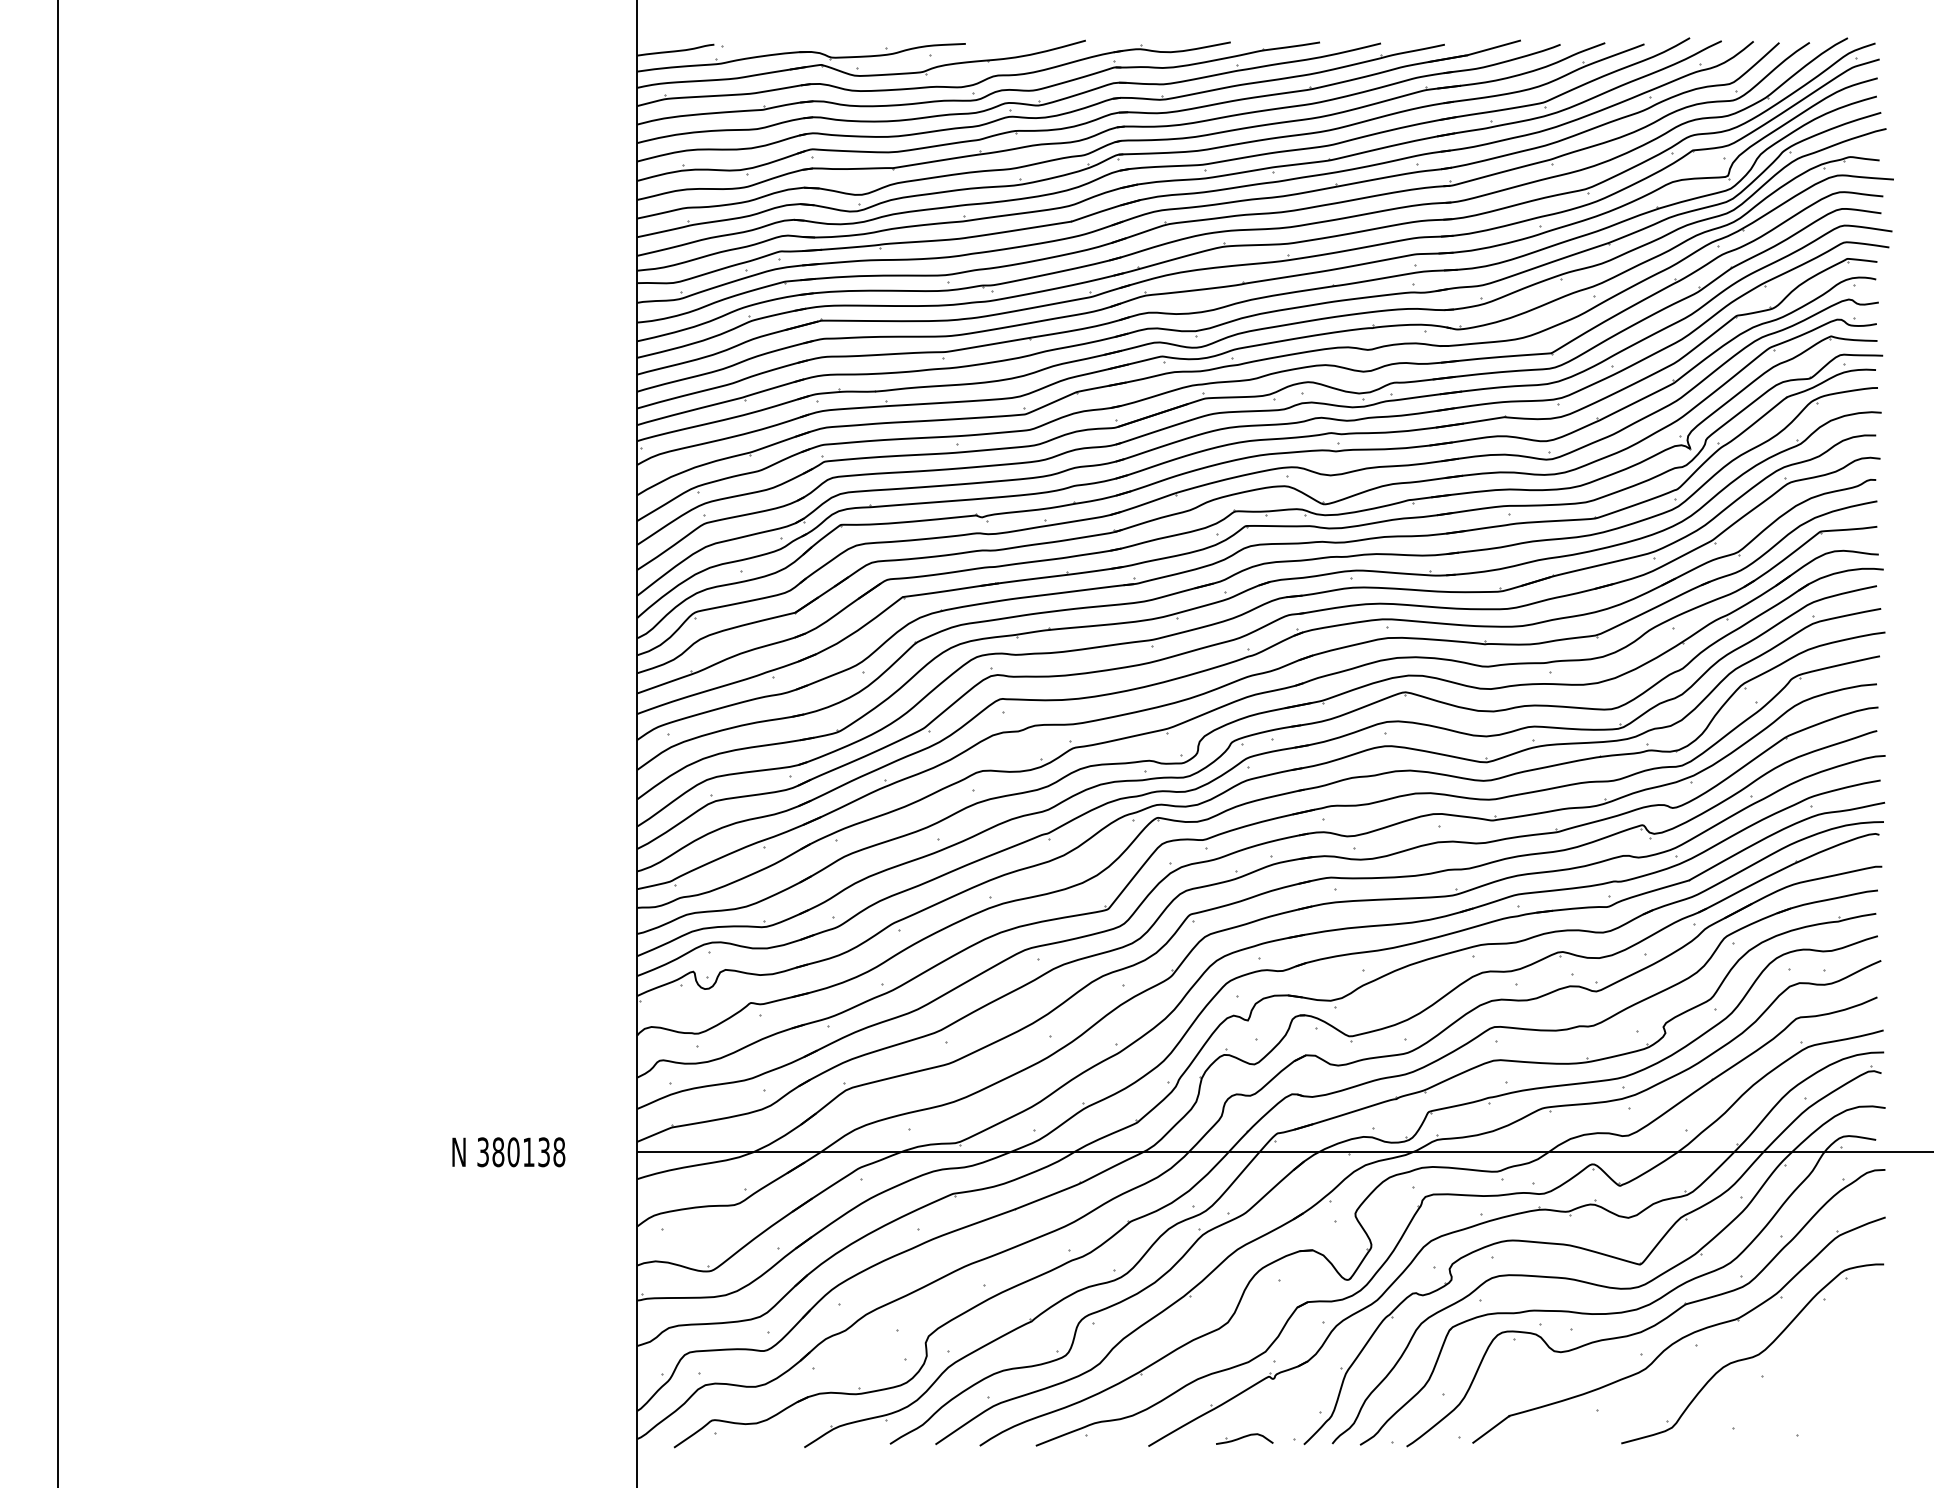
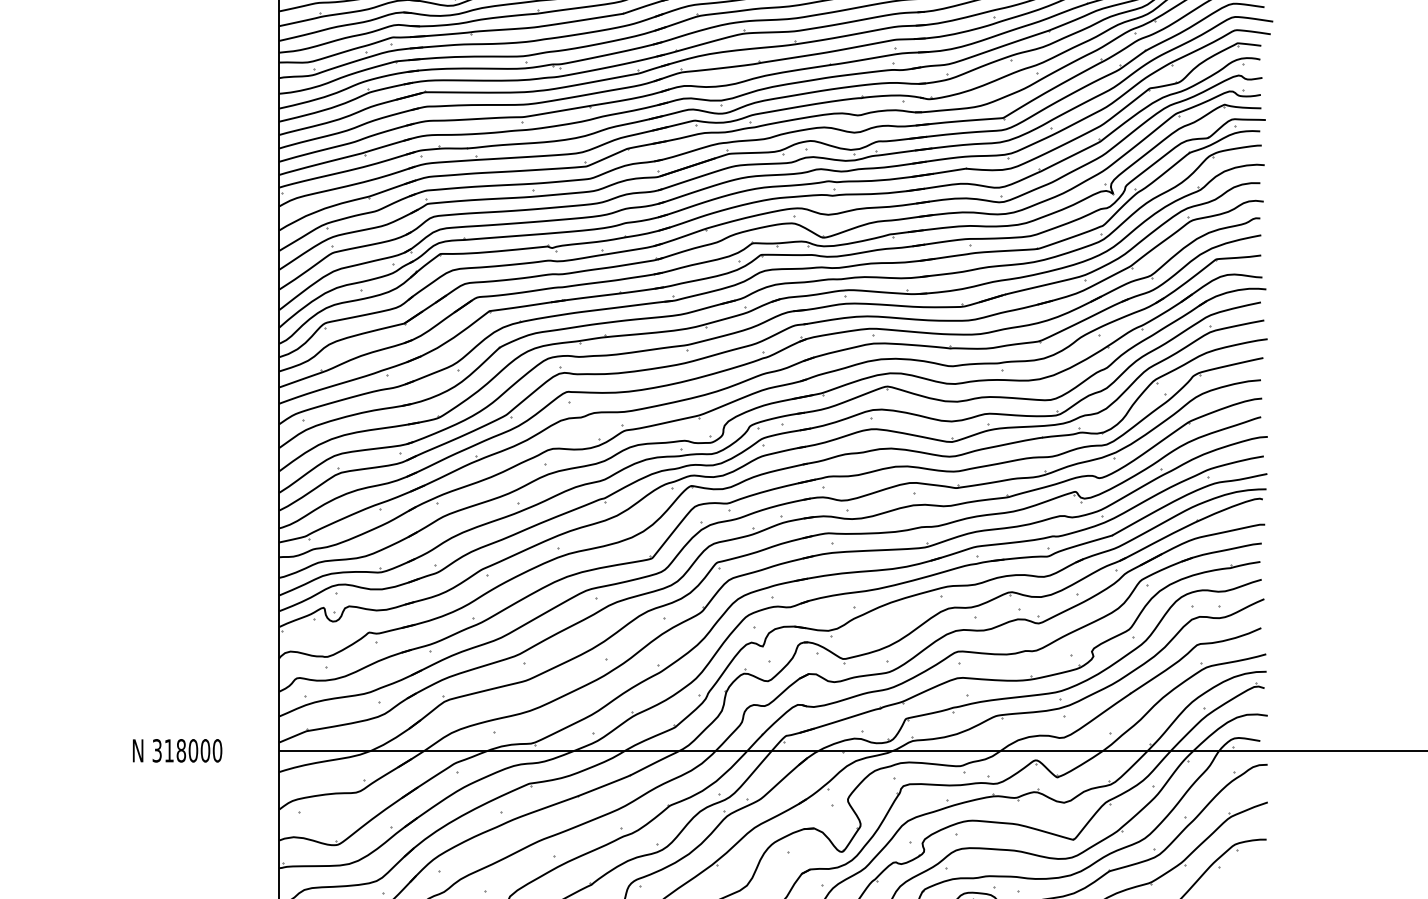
text: (528, 1152) -> (193, 750), 380138 -> 318000

